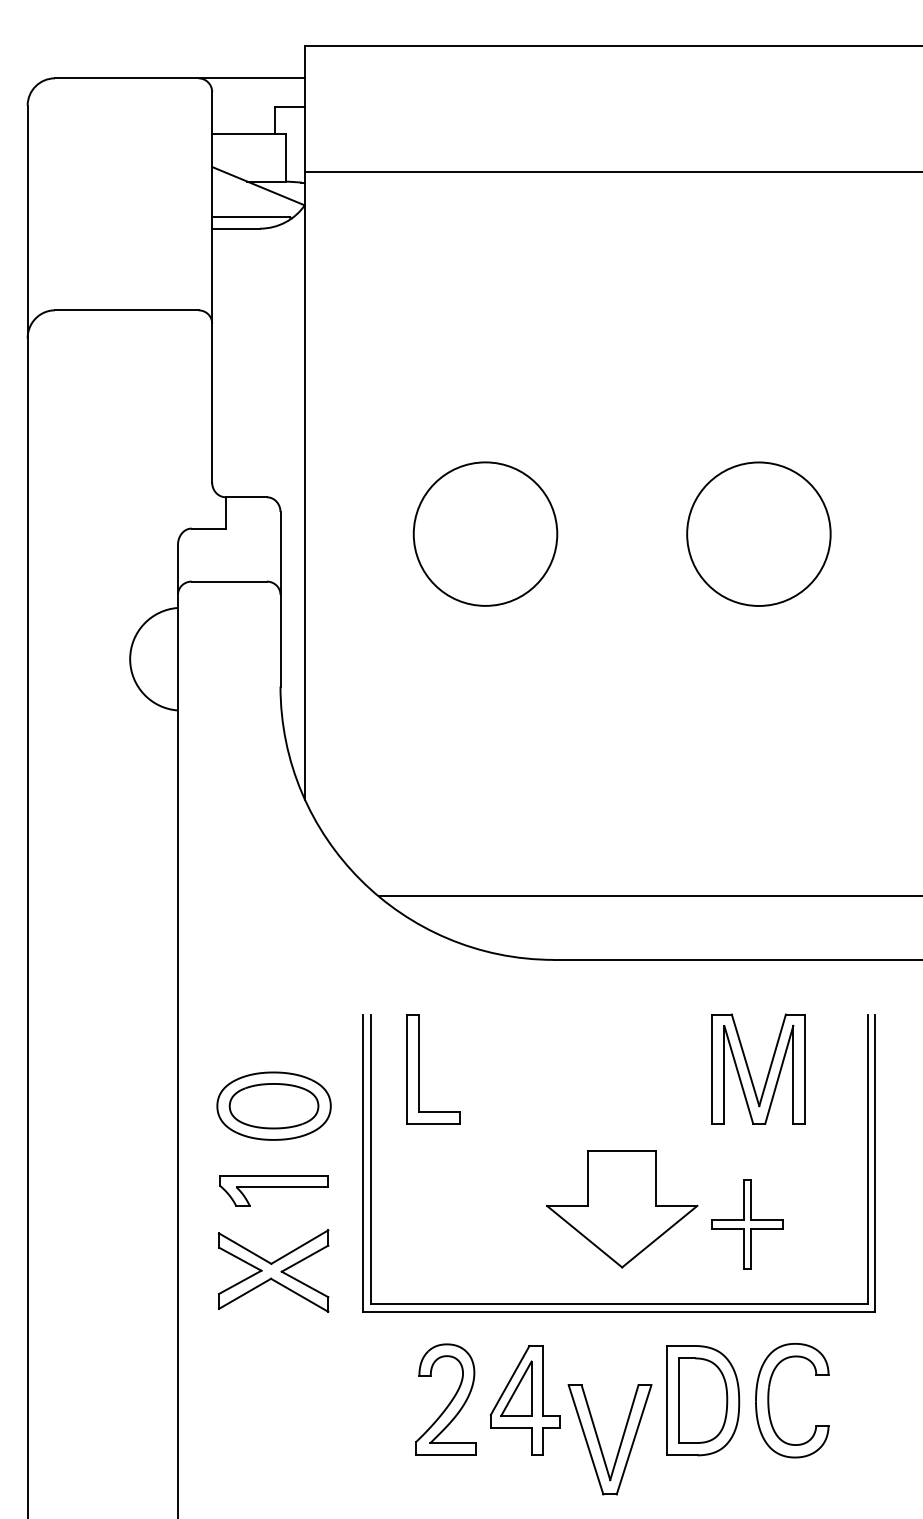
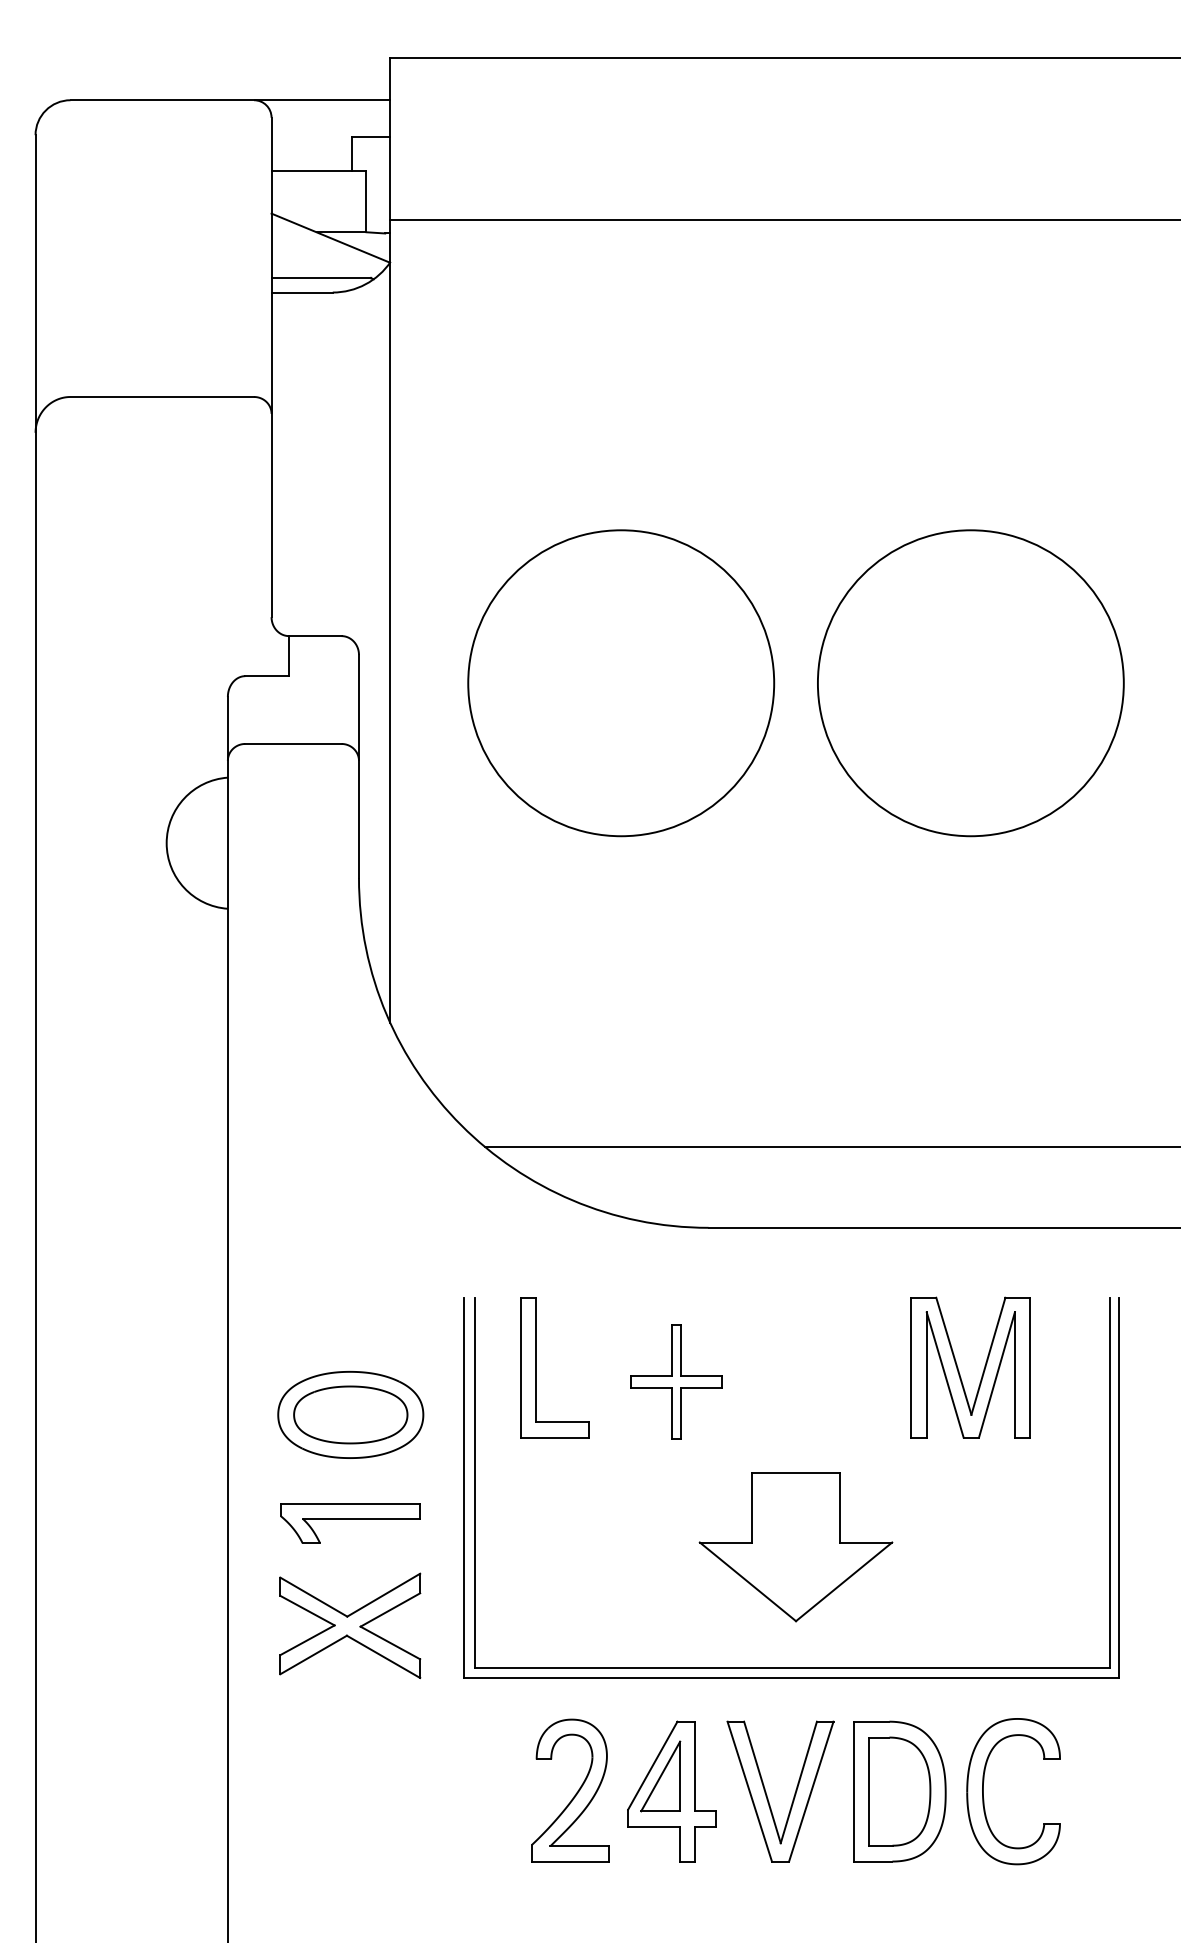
circle: (485, 534) -> (621, 683), size x1.67
circle: (758, 534) -> (970, 683), size x1.67
part: (747, 1224) -> (676, 1381), moved
part: (599, 1442) -> (767, 1795), moved

